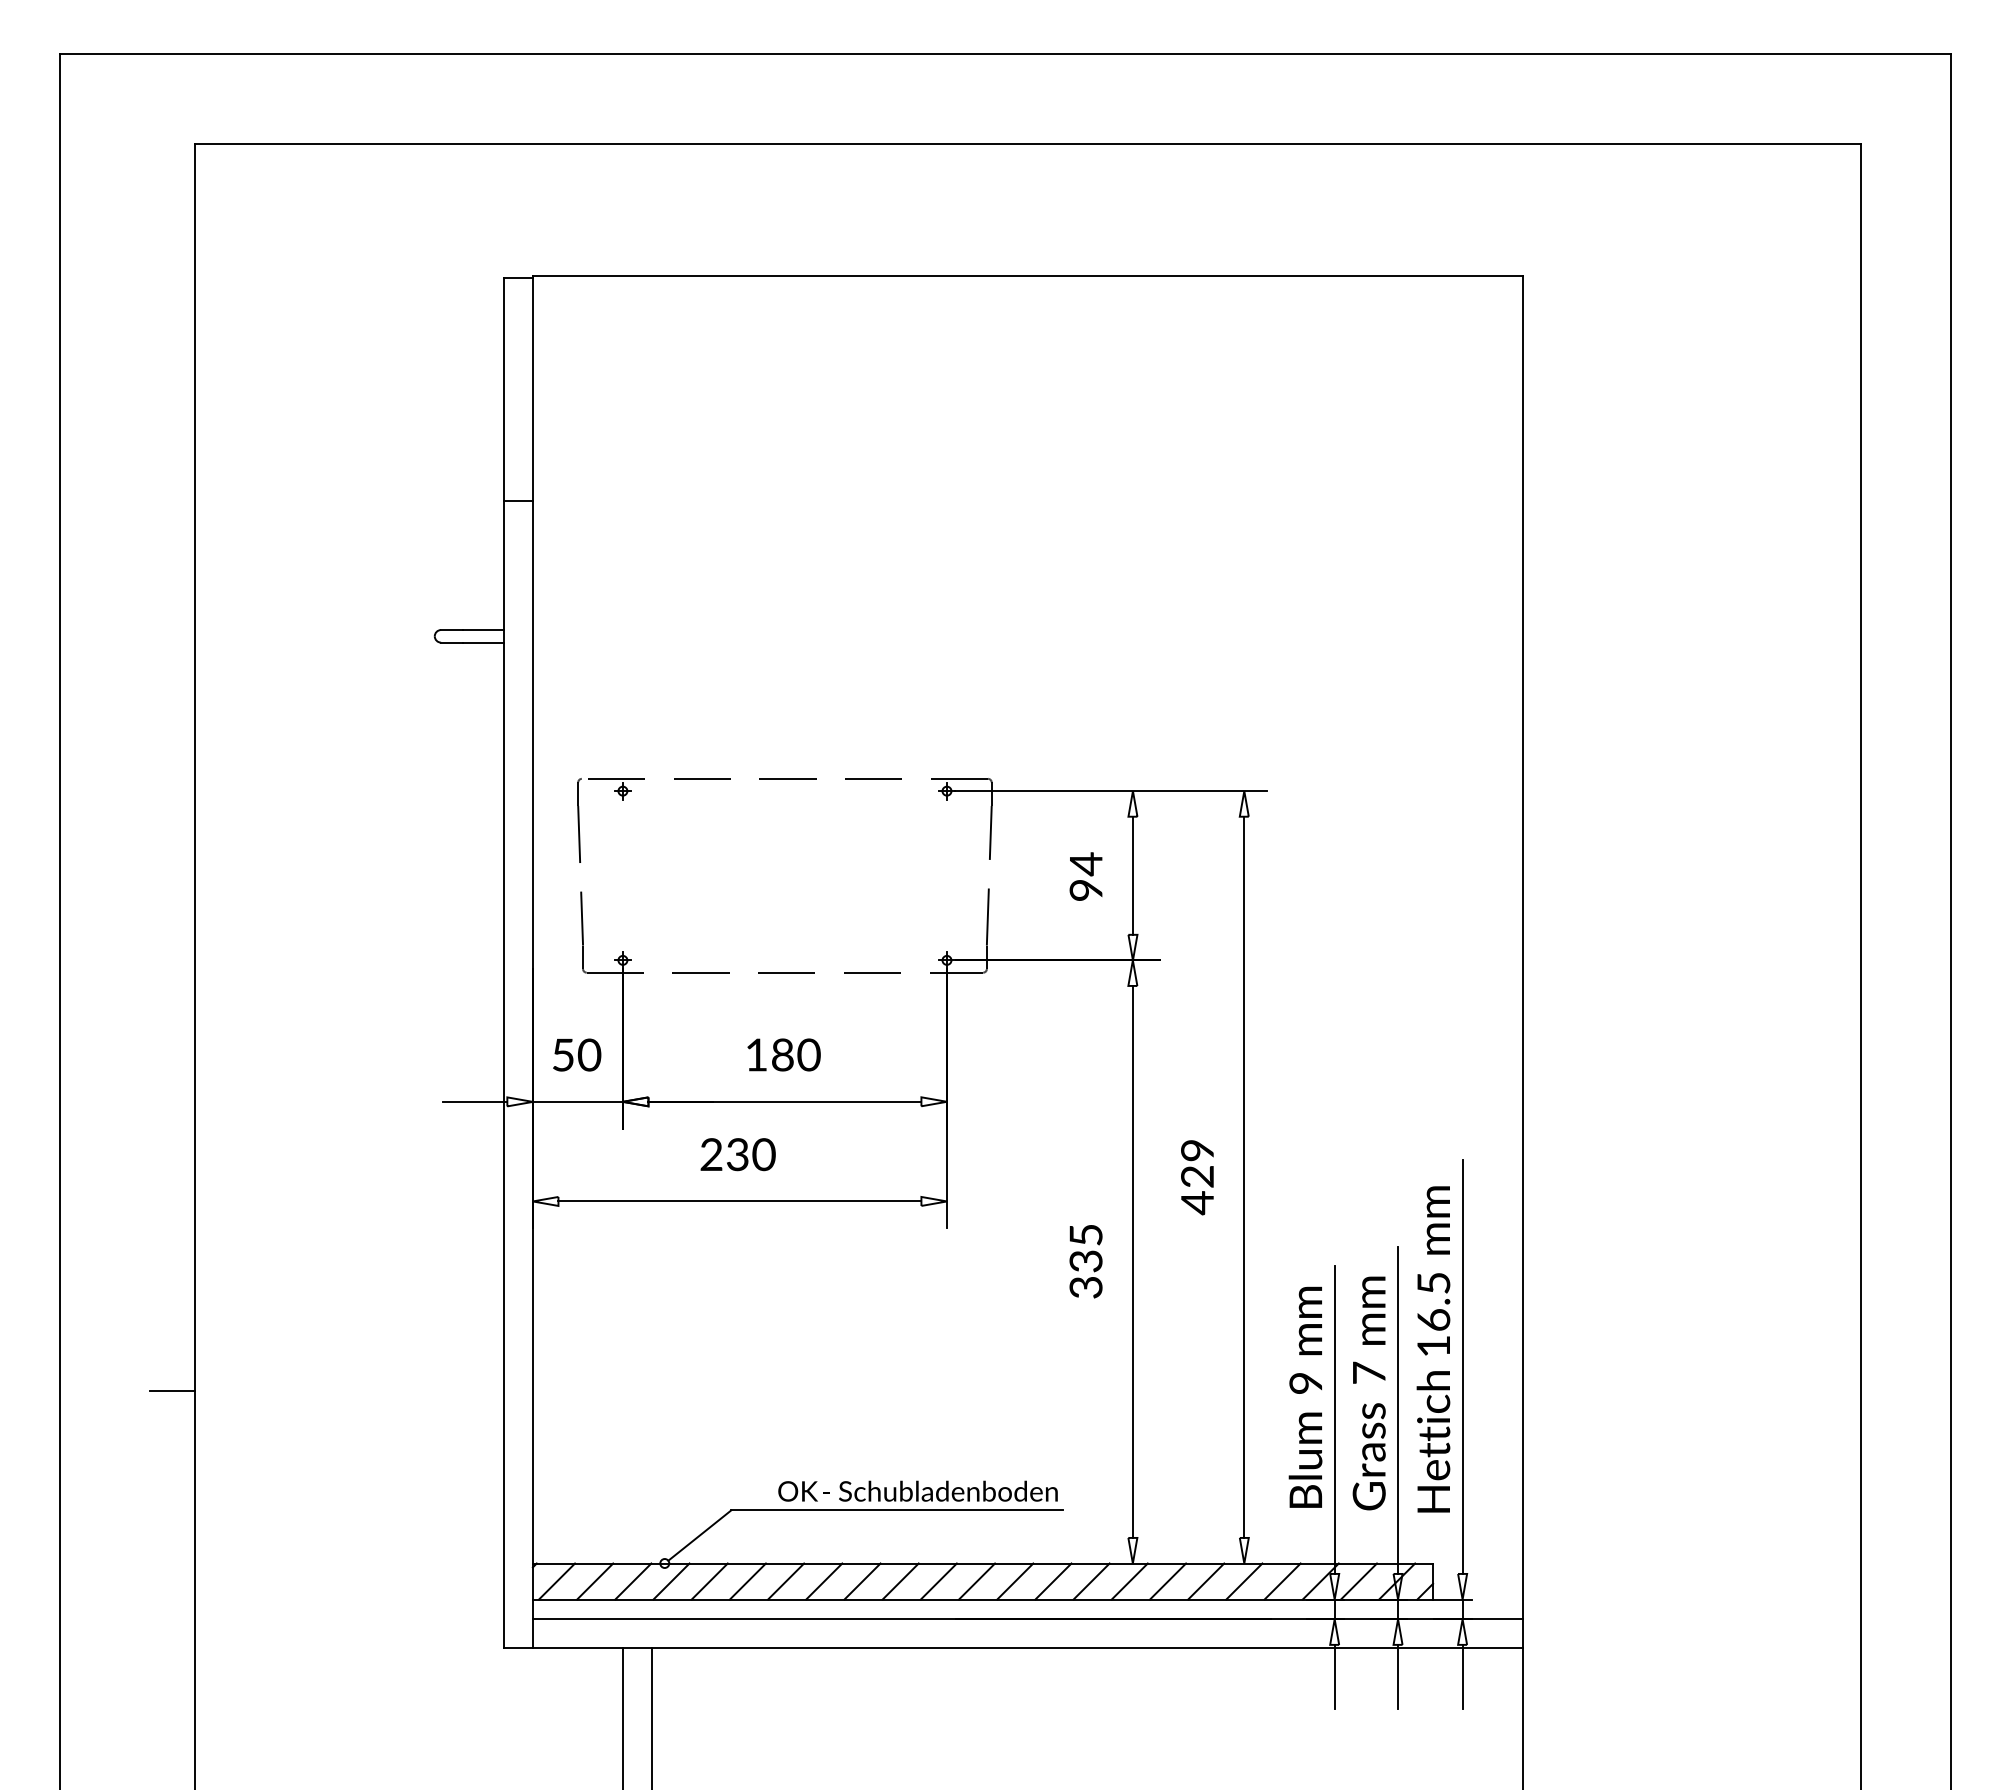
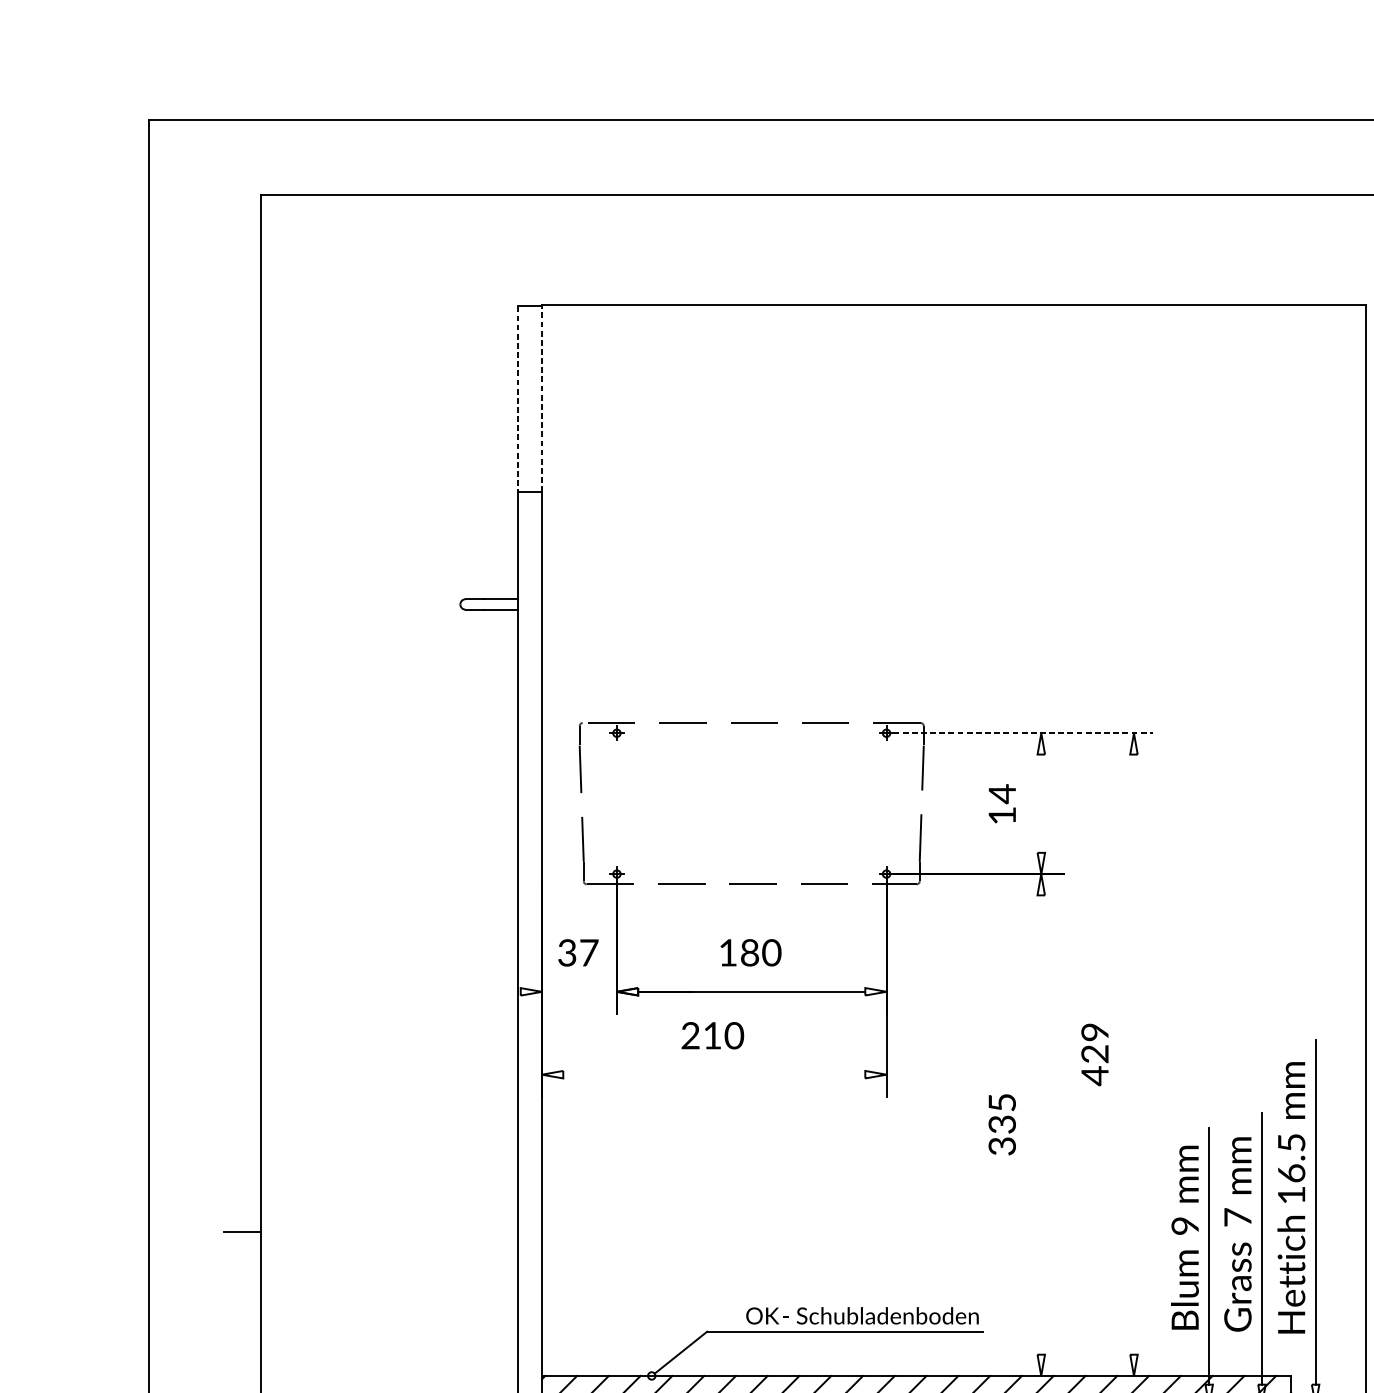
line: (504, 389) -> (518, 399), solid -> dashed
line: (532, 389) -> (541, 399), solid -> dashed
line: (1111, 791) -> (1023, 733), solid -> dashed
line: (1132, 875) -> (1040, 803), removed
text: (1085, 890) -> (1001, 815), 94 -> 14
text: (576, 1054) -> (578, 952), 50 -> 37
line: (474, 1101) -> (493, 991), removed
line: (577, 1101) -> (579, 991), removed
text: (737, 1154) -> (712, 1035), 230 -> 210
line: (1244, 1176) -> (1134, 1053), removed
line: (739, 1201) -> (713, 1074), removed
line: (1132, 1261) -> (1040, 1124), removed

